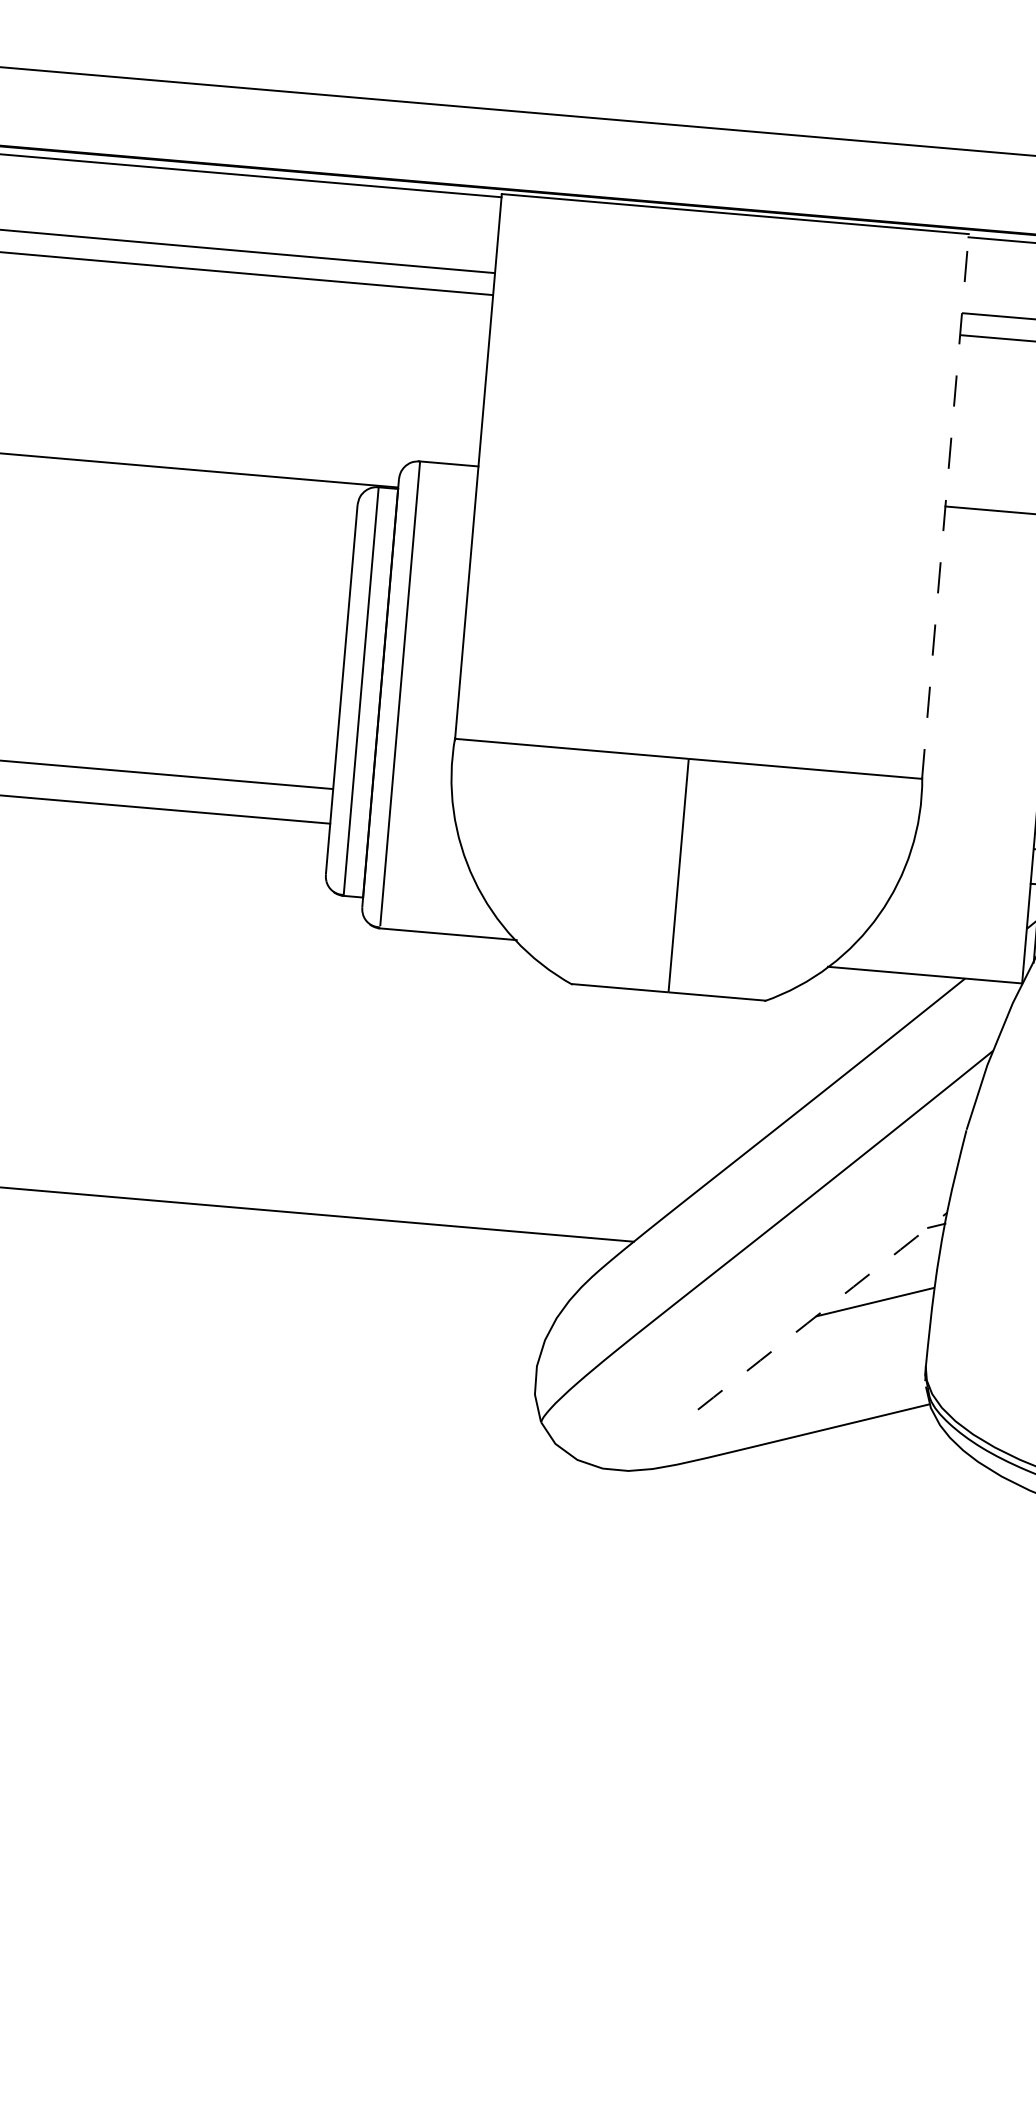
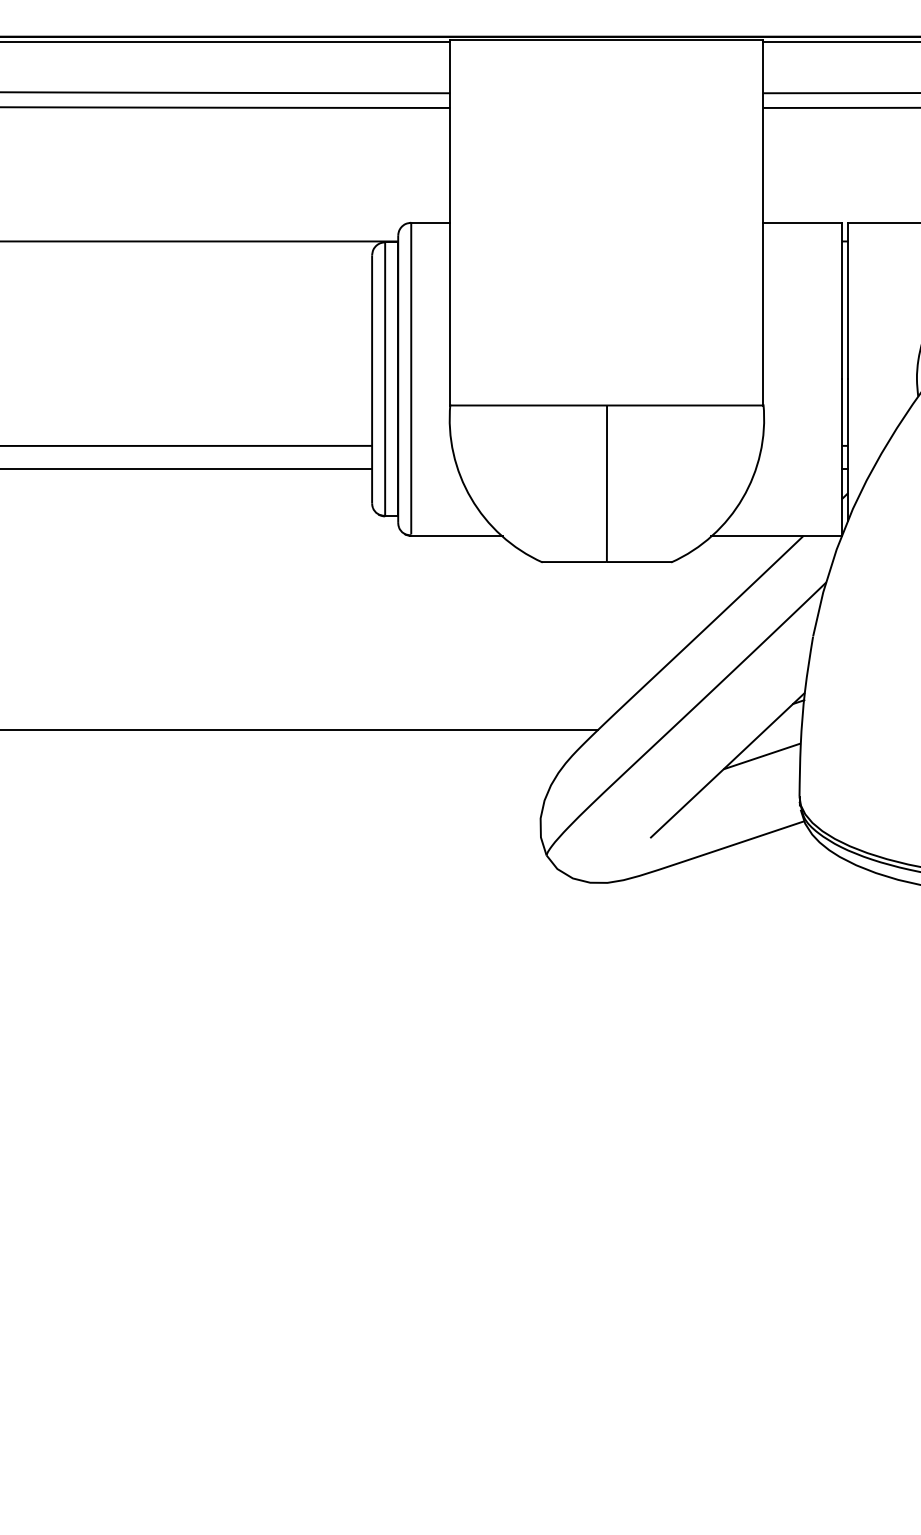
line: (945, 505) -> (763, 222), dashed -> solid
arc: (822, 1311) -> (727, 765), dashed -> solid

